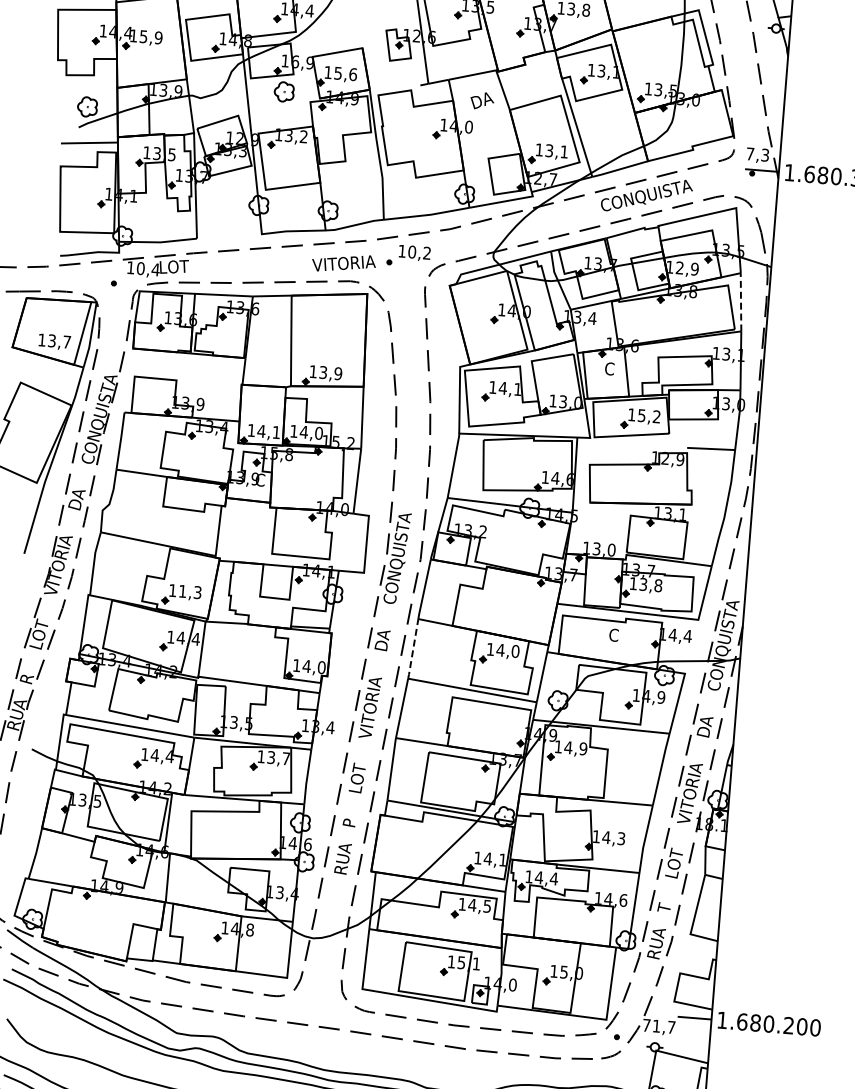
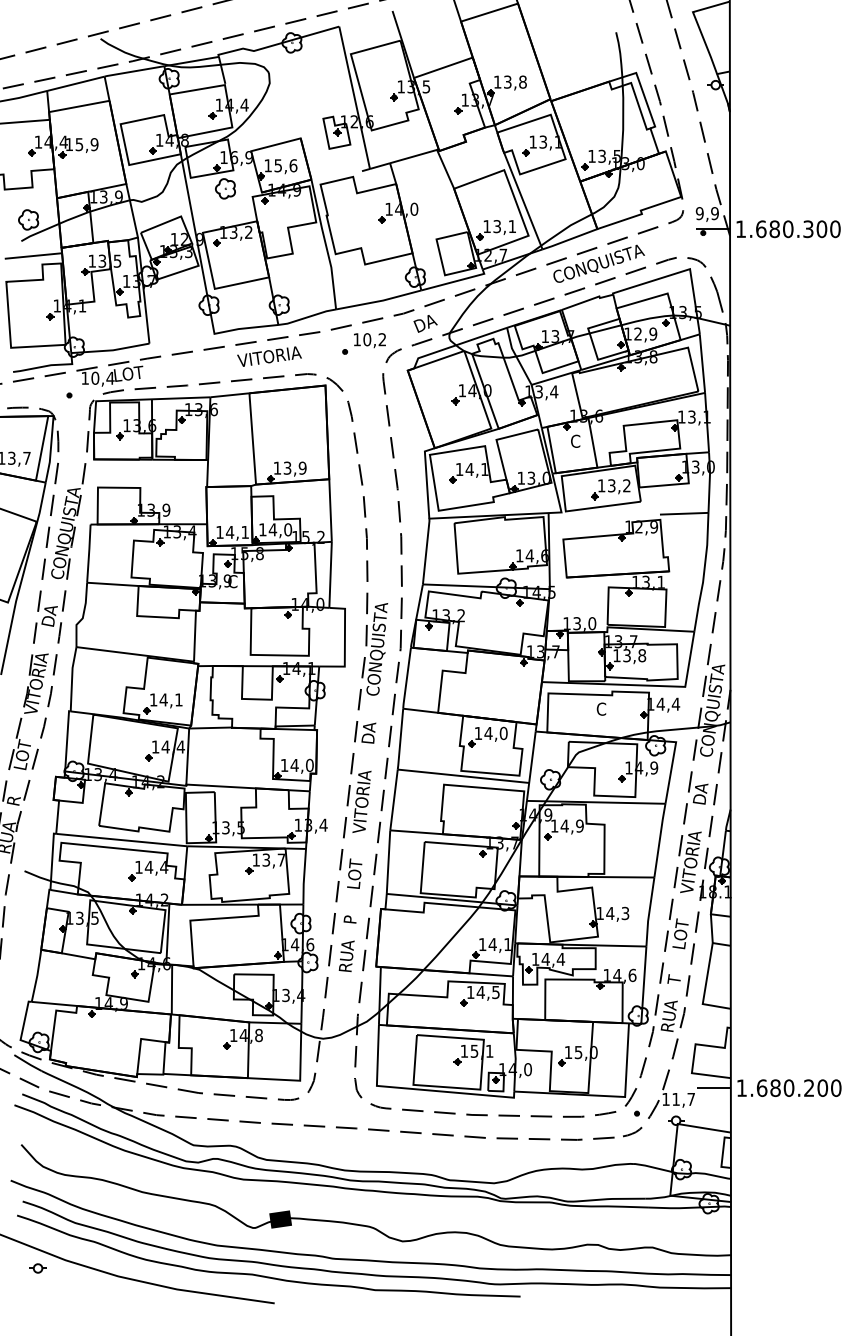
text: (482, 100) -> (425, 323), moved
text: (756, 154) -> (706, 213), 7,3 -> 9,9
text: (344, 263) -> (269, 356), moved
line: (741, 302) -> (702, 363), dashed -> solid
text: (641, 415) -> (611, 485), 15,2 -> 13,2
text: (189, 591) -> (170, 699), 11,3 -> 14,1
line: (413, 649) -> (400, 739), dashed -> solid
text: (646, 1025) -> (665, 1099), 71,7 -> 11,7

